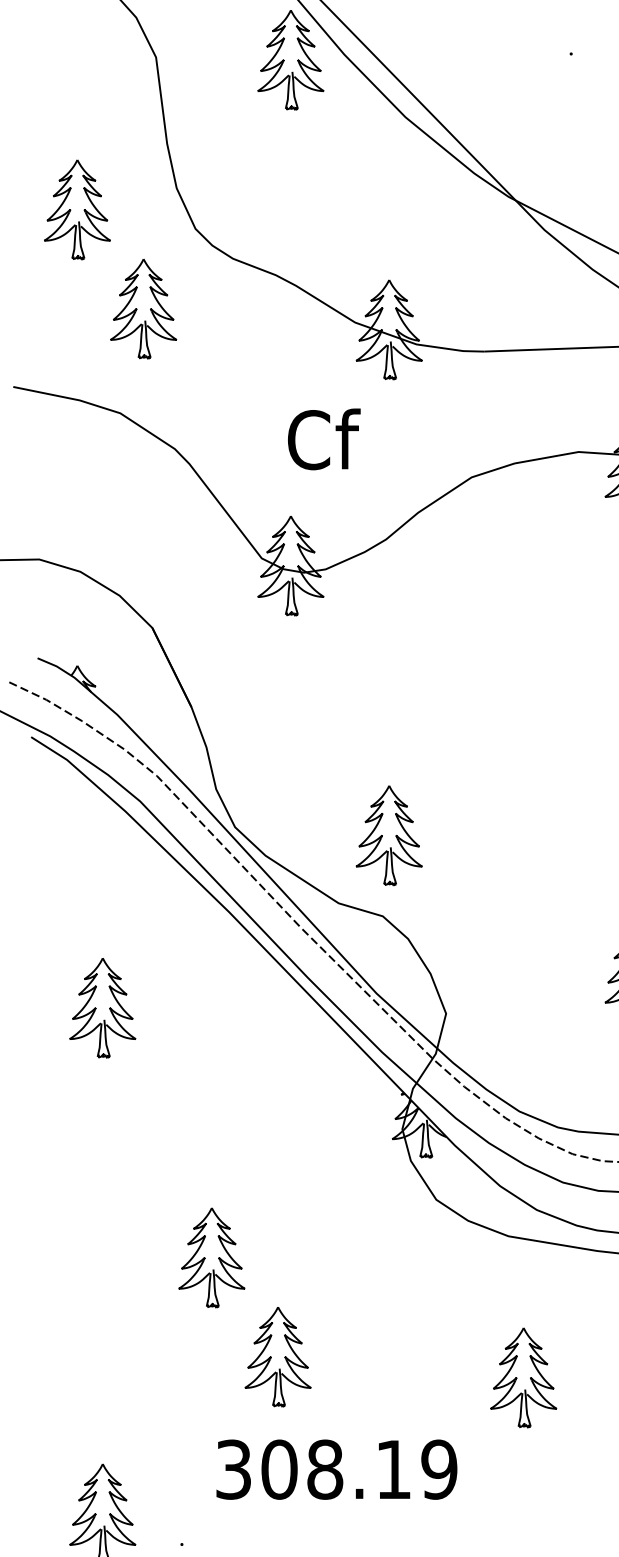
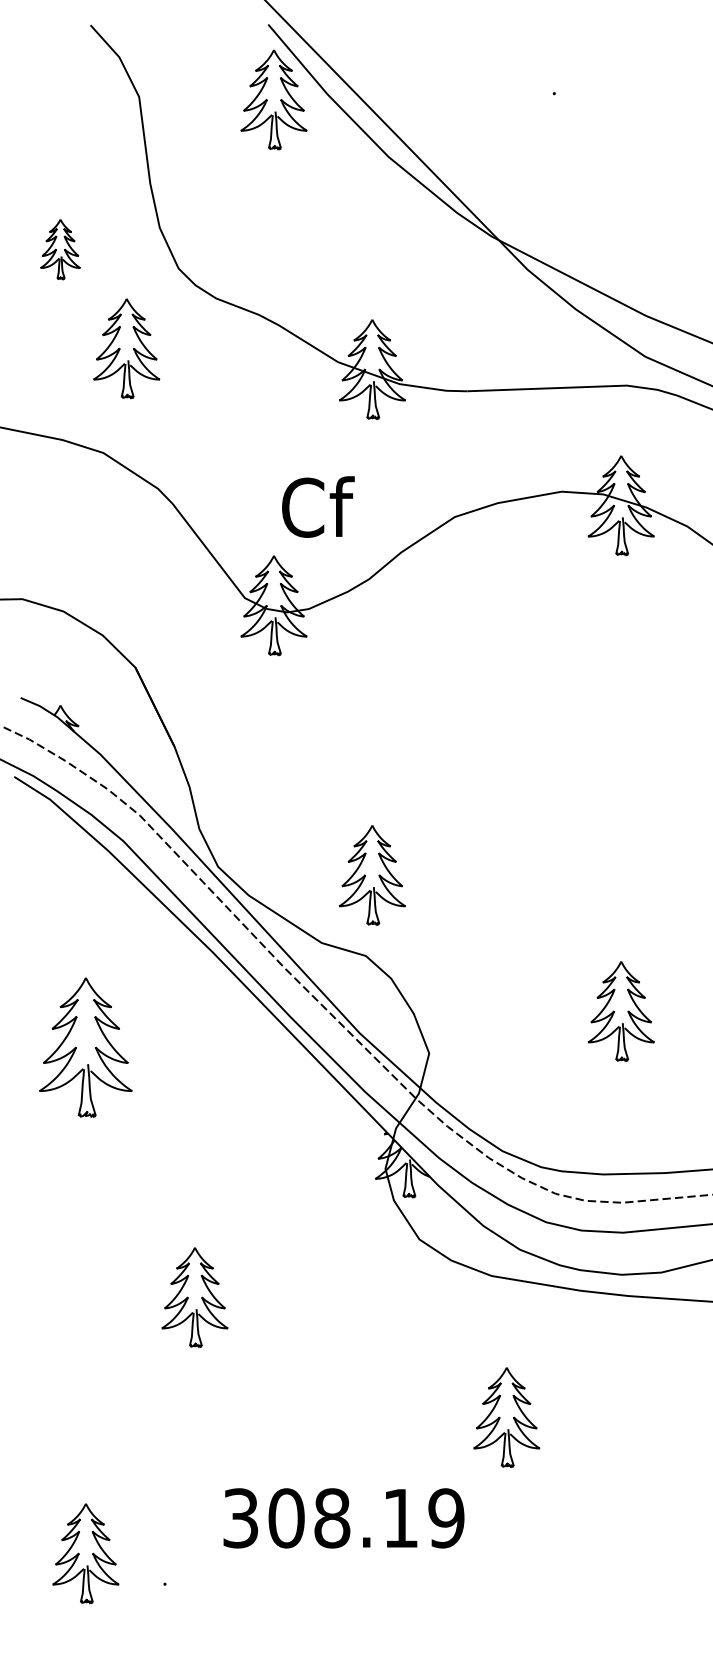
part: (77, 209) -> (60, 249), size x0.6
text: (324, 438) -> (318, 506), moved
part: (102, 1007) -> (85, 1047), size x1.4
part: (277, 1356) -> (260, 1396), removed
text: (336, 1469) -> (343, 1518), moved

